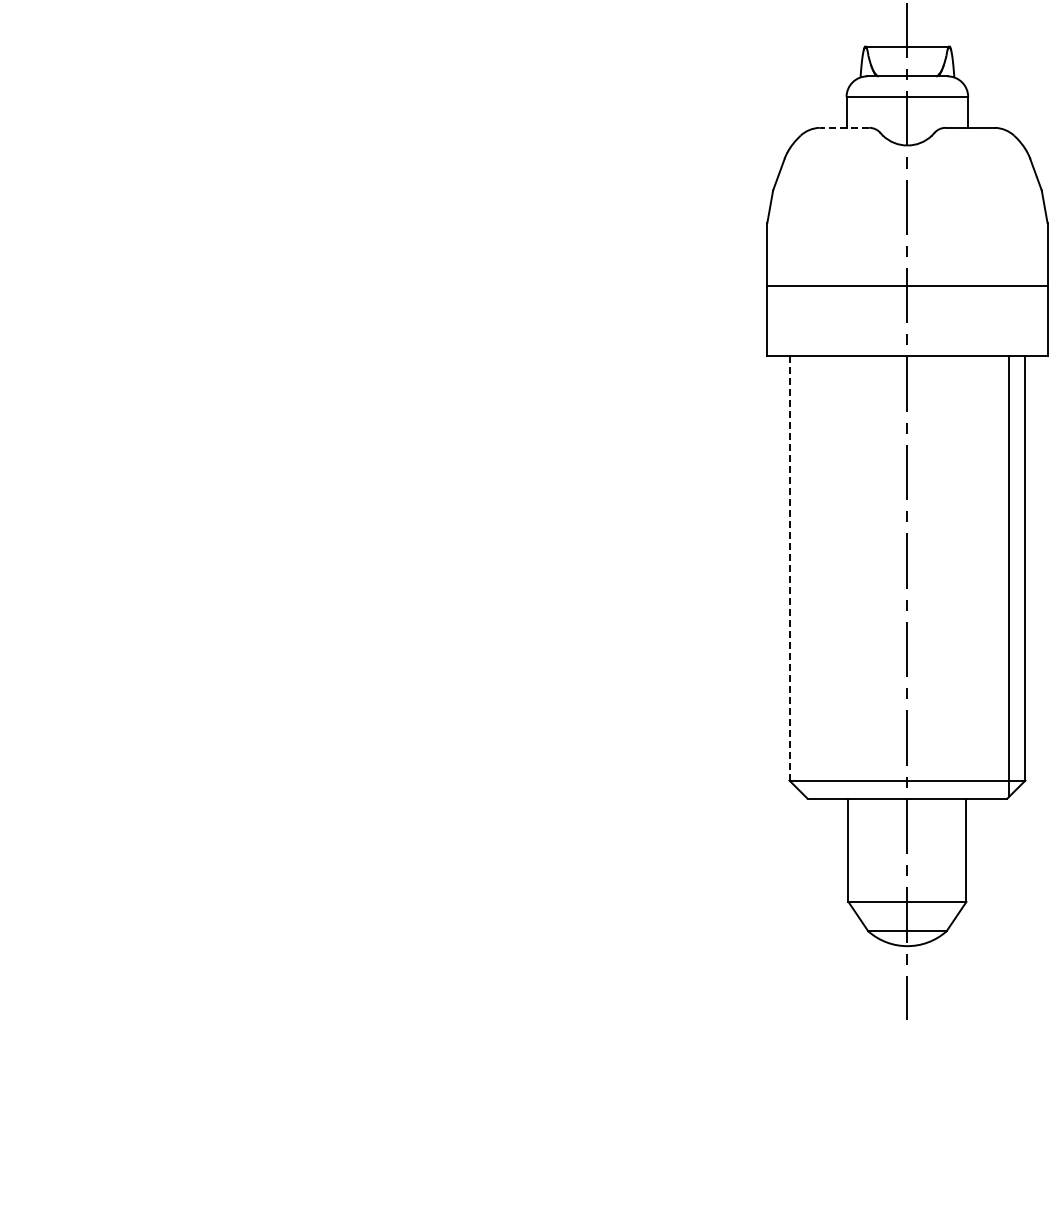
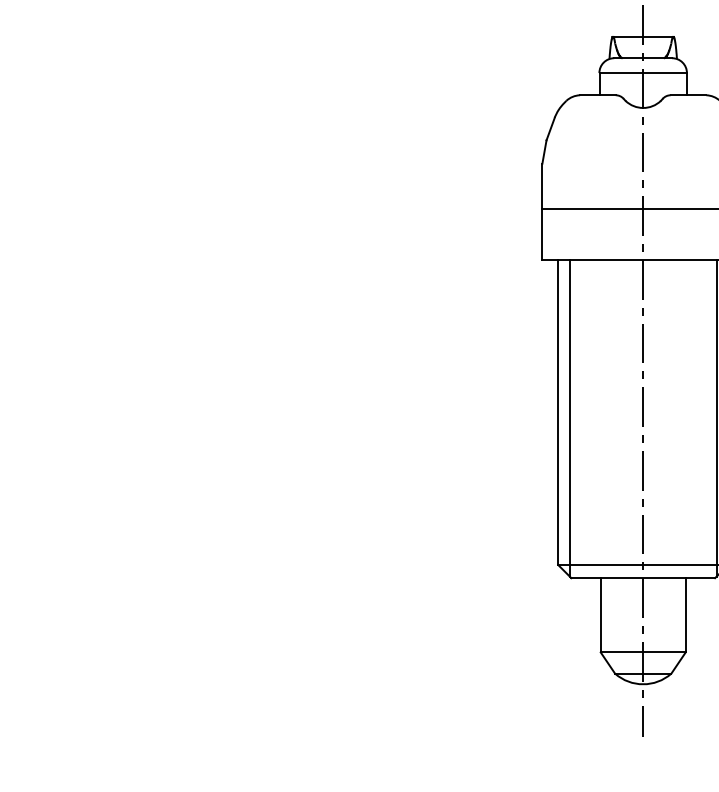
line: (844, 127) -> (597, 95), dashed -> solid
line: (789, 568) -> (558, 412), dashed -> solid
line: (805, 576) -> (569, 418), added

